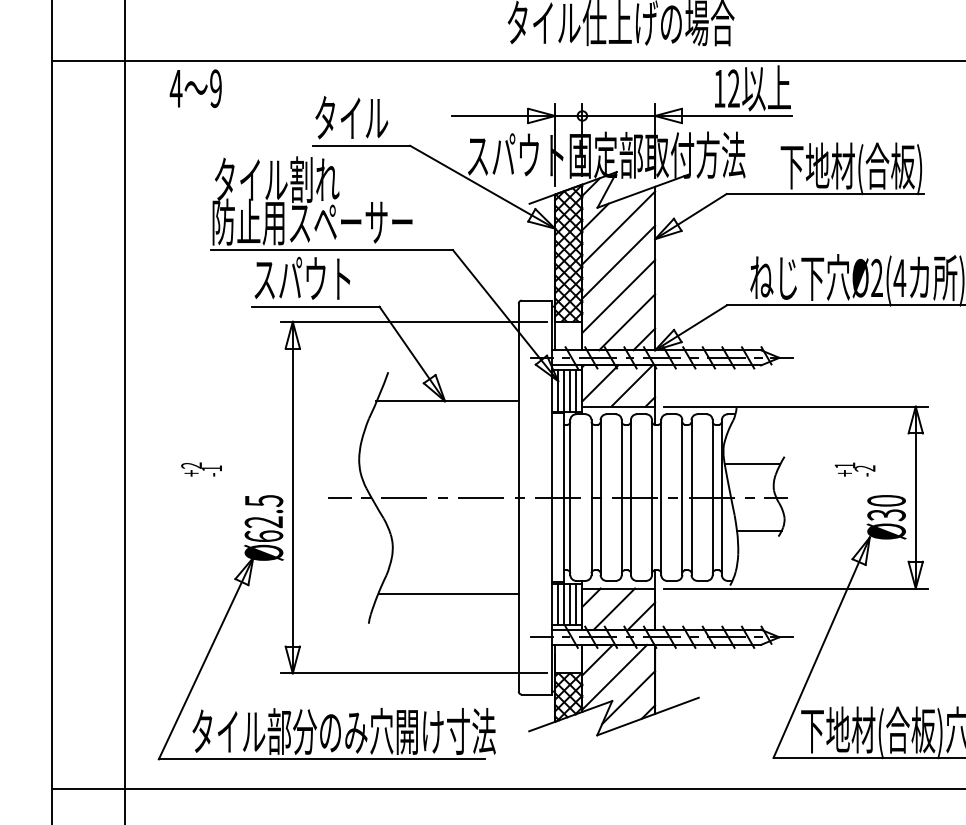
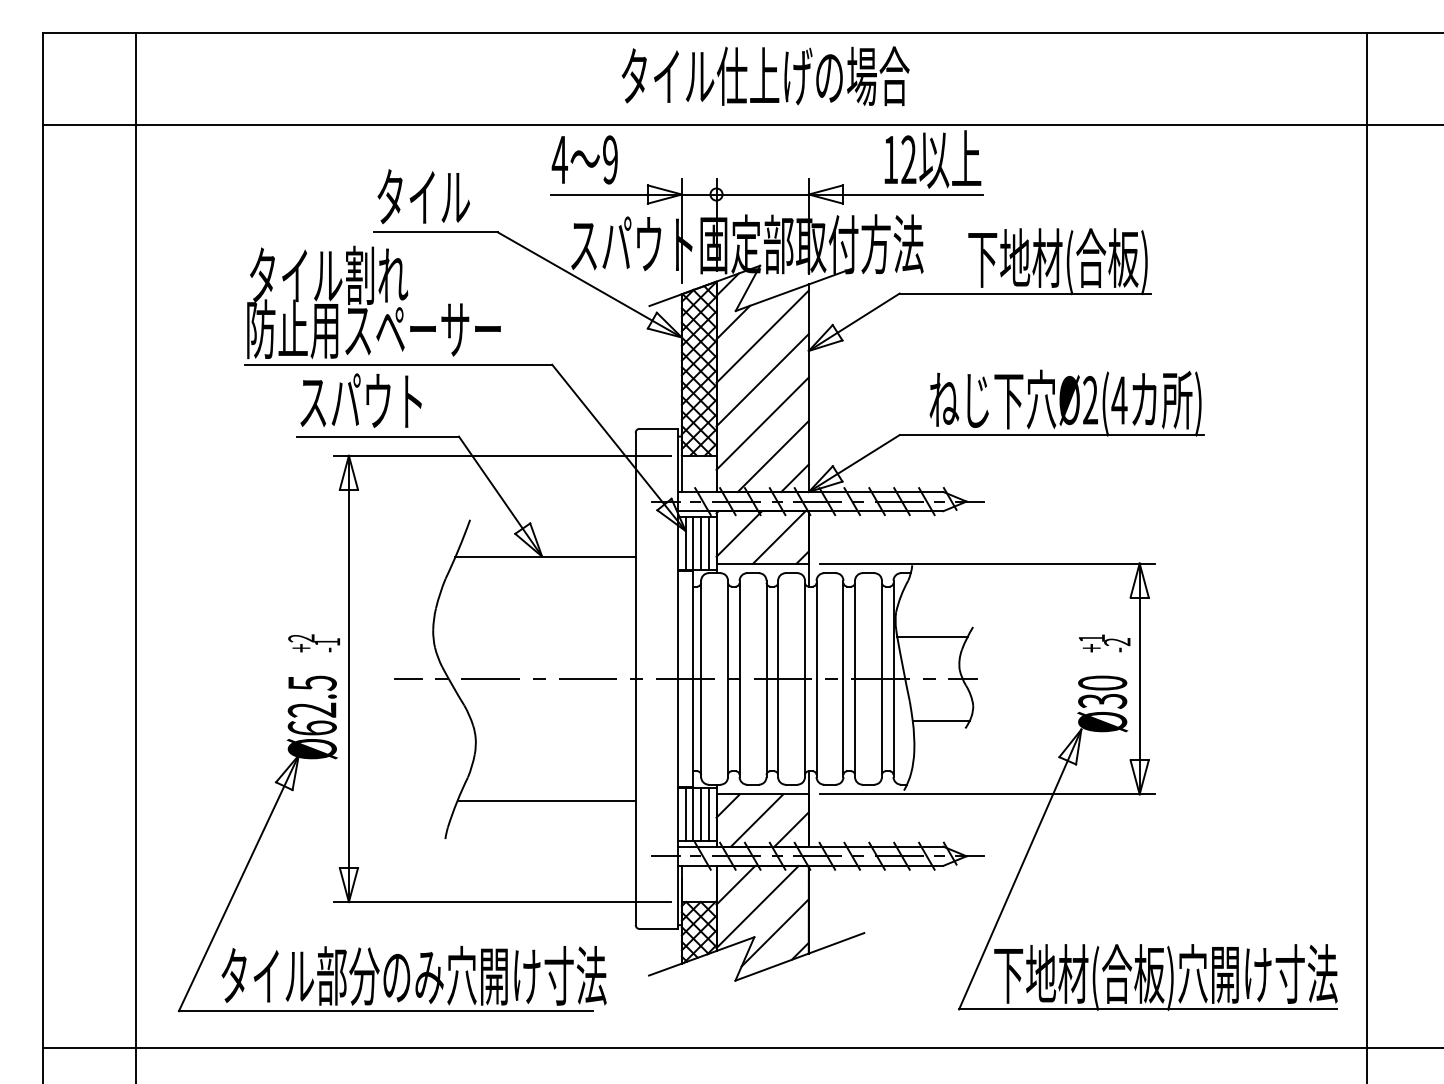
text: (195, 88) -> (584, 159), moved
text: (201, 469) -> (313, 643), moved
text: (854, 469) -> (1104, 643), moved

